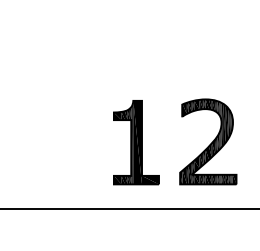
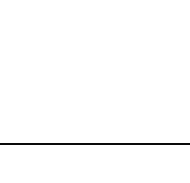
part: (181, 117) -> (139, 77), removed

